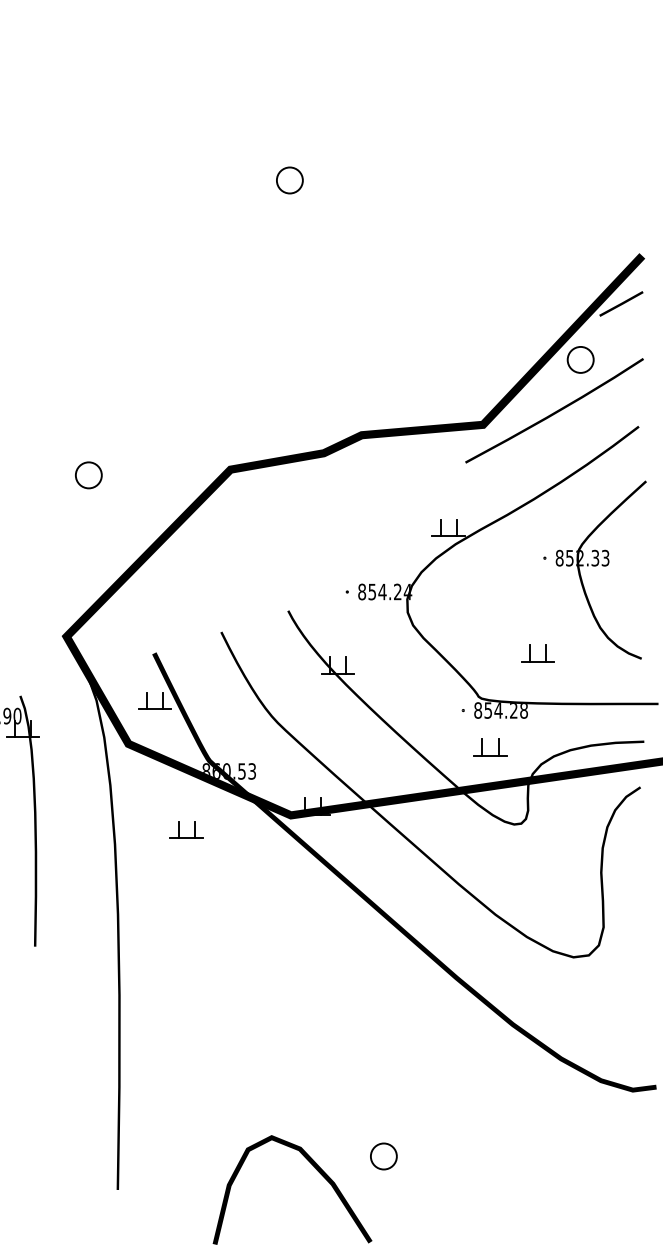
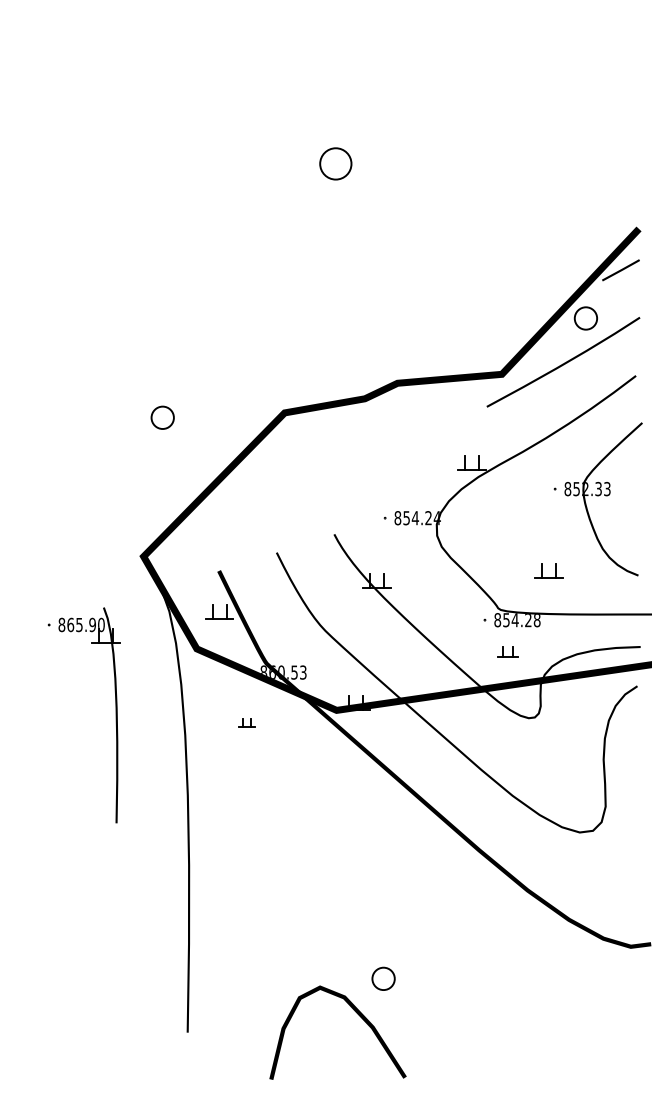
part: (289, 180) -> (335, 164), size x1.4
part: (489, 746) -> (507, 651), size x0.7
part: (186, 829) -> (246, 722), size x0.6
part: (383, 1156) -> (383, 978), moved

